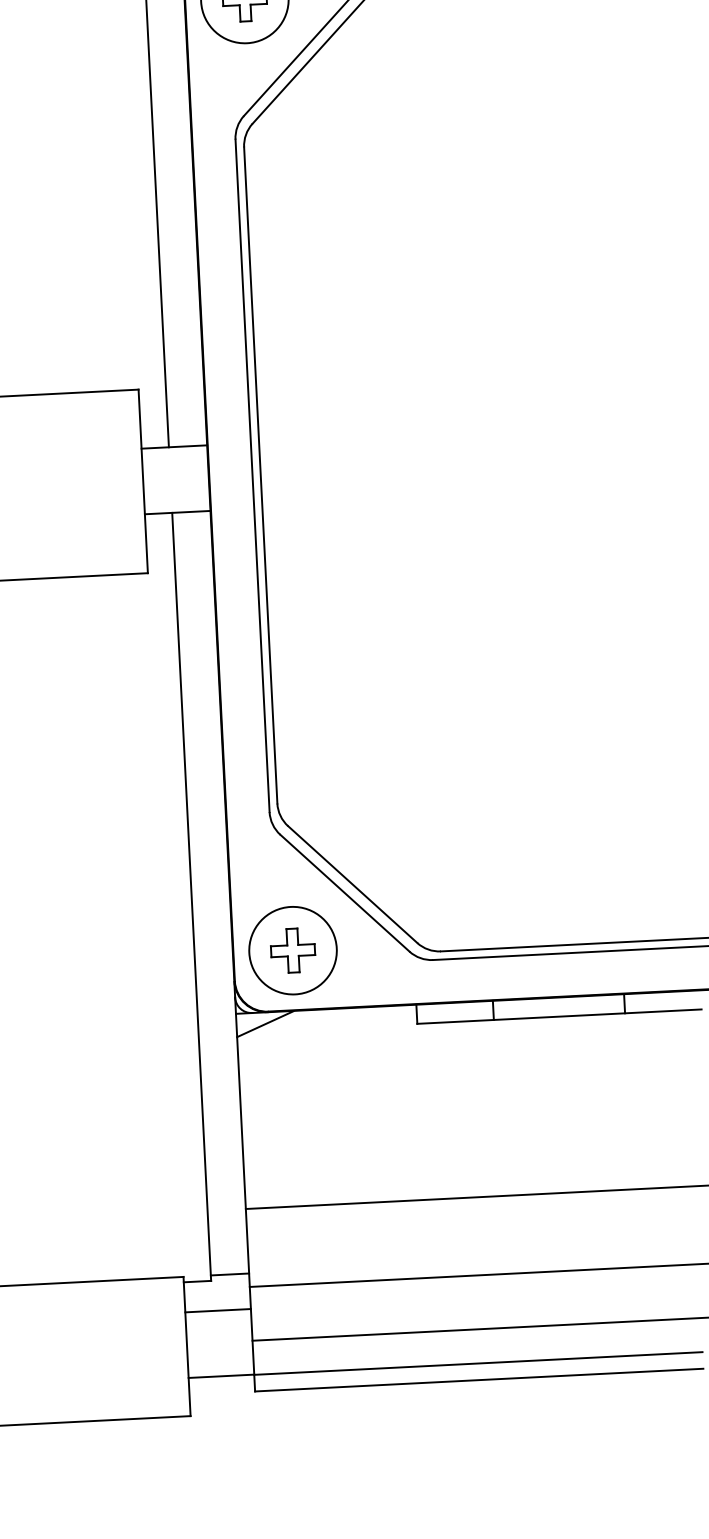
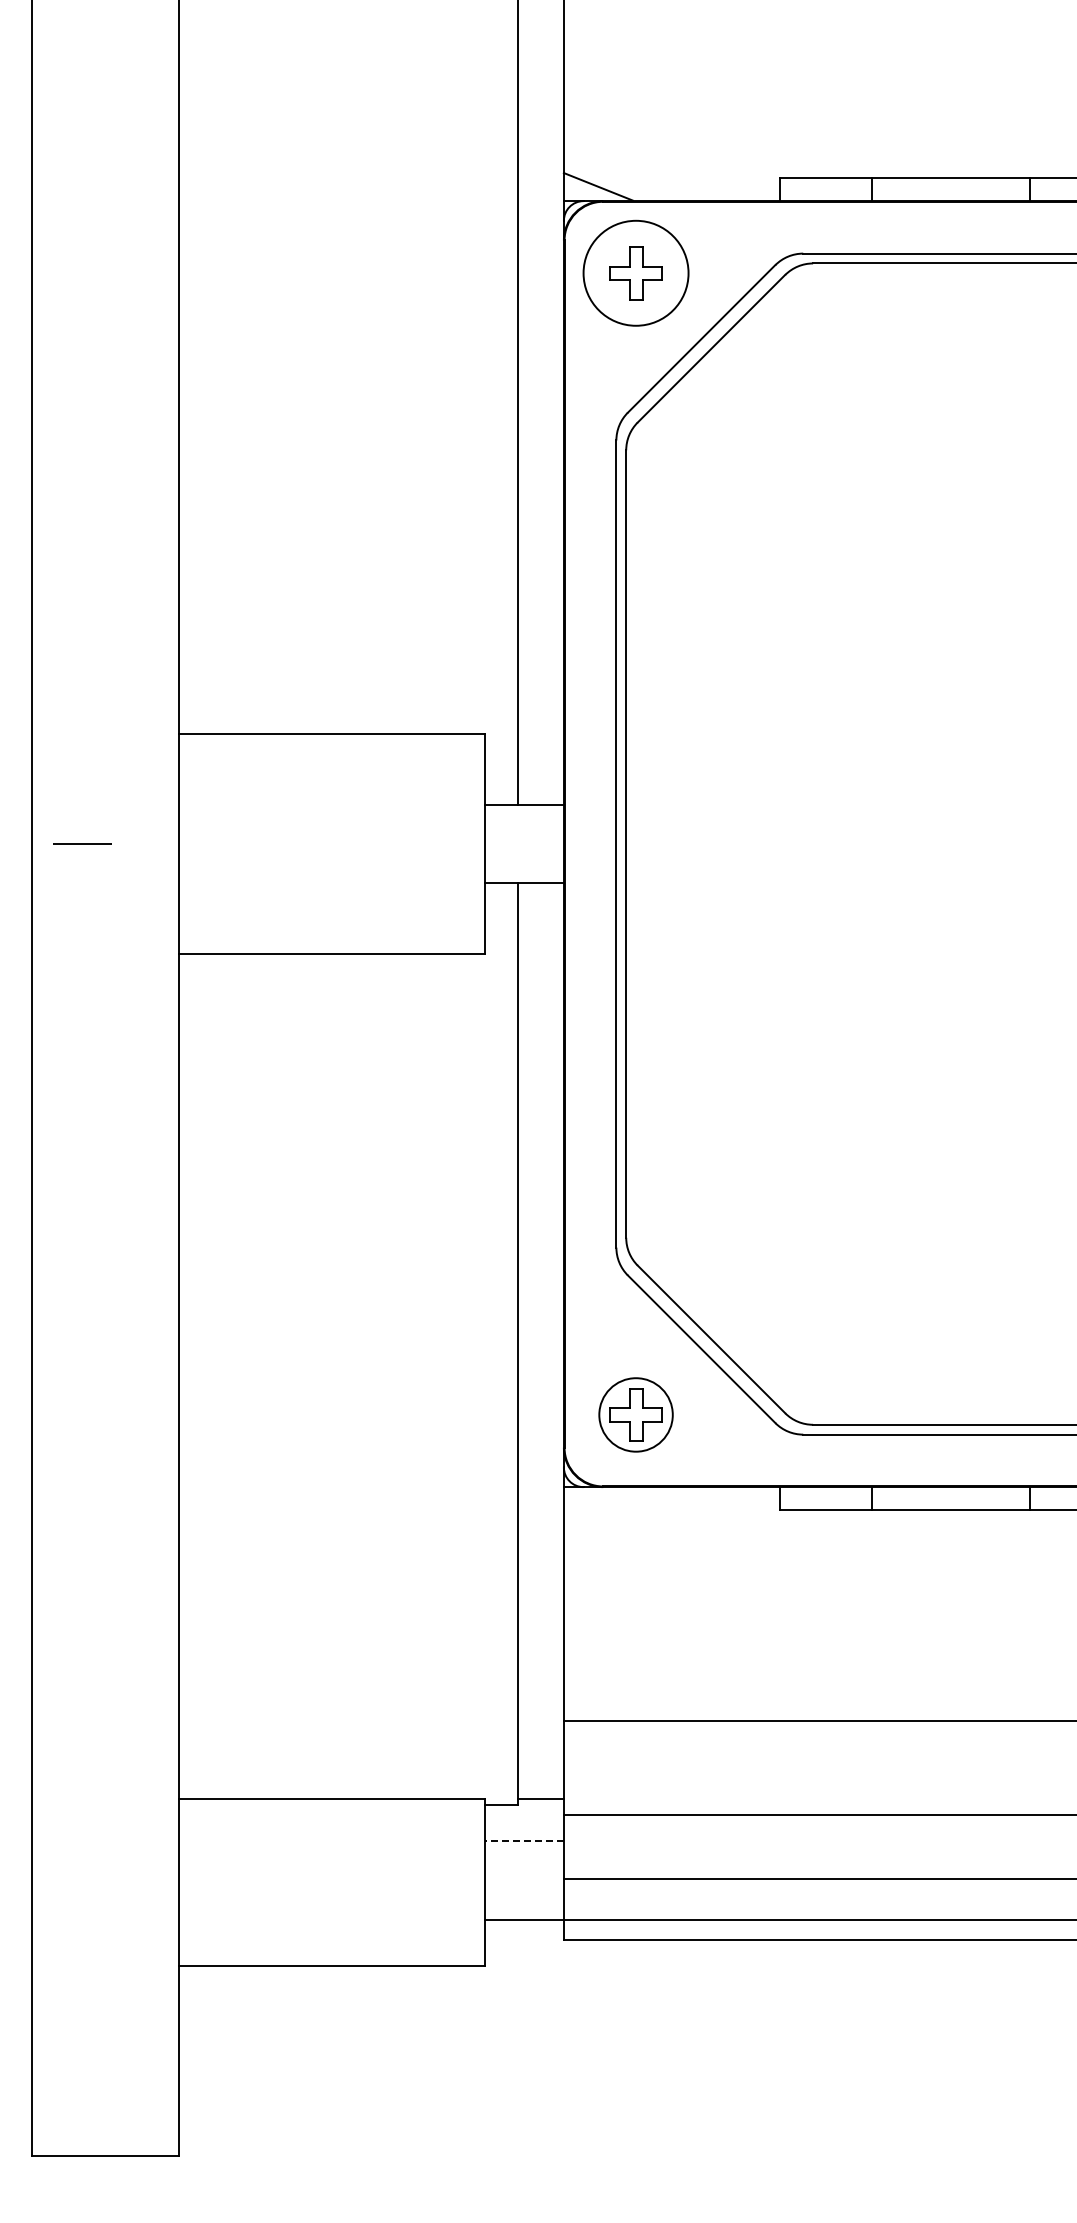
circle: (292, 950) -> (635, 1414), size x0.7
line: (264, 1024) -> (597, 1501), removed
line: (218, 1310) -> (524, 1841), solid -> dashed

